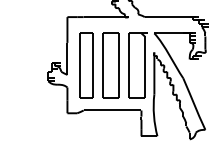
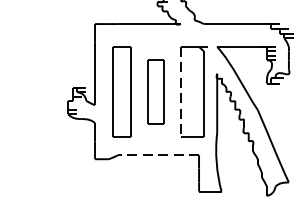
part: (110, 65) -> (155, 92), size x0.7
line: (128, 65) -> (180, 92), solid -> dashed
line: (112, 110) -> (158, 155), solid -> dashed

